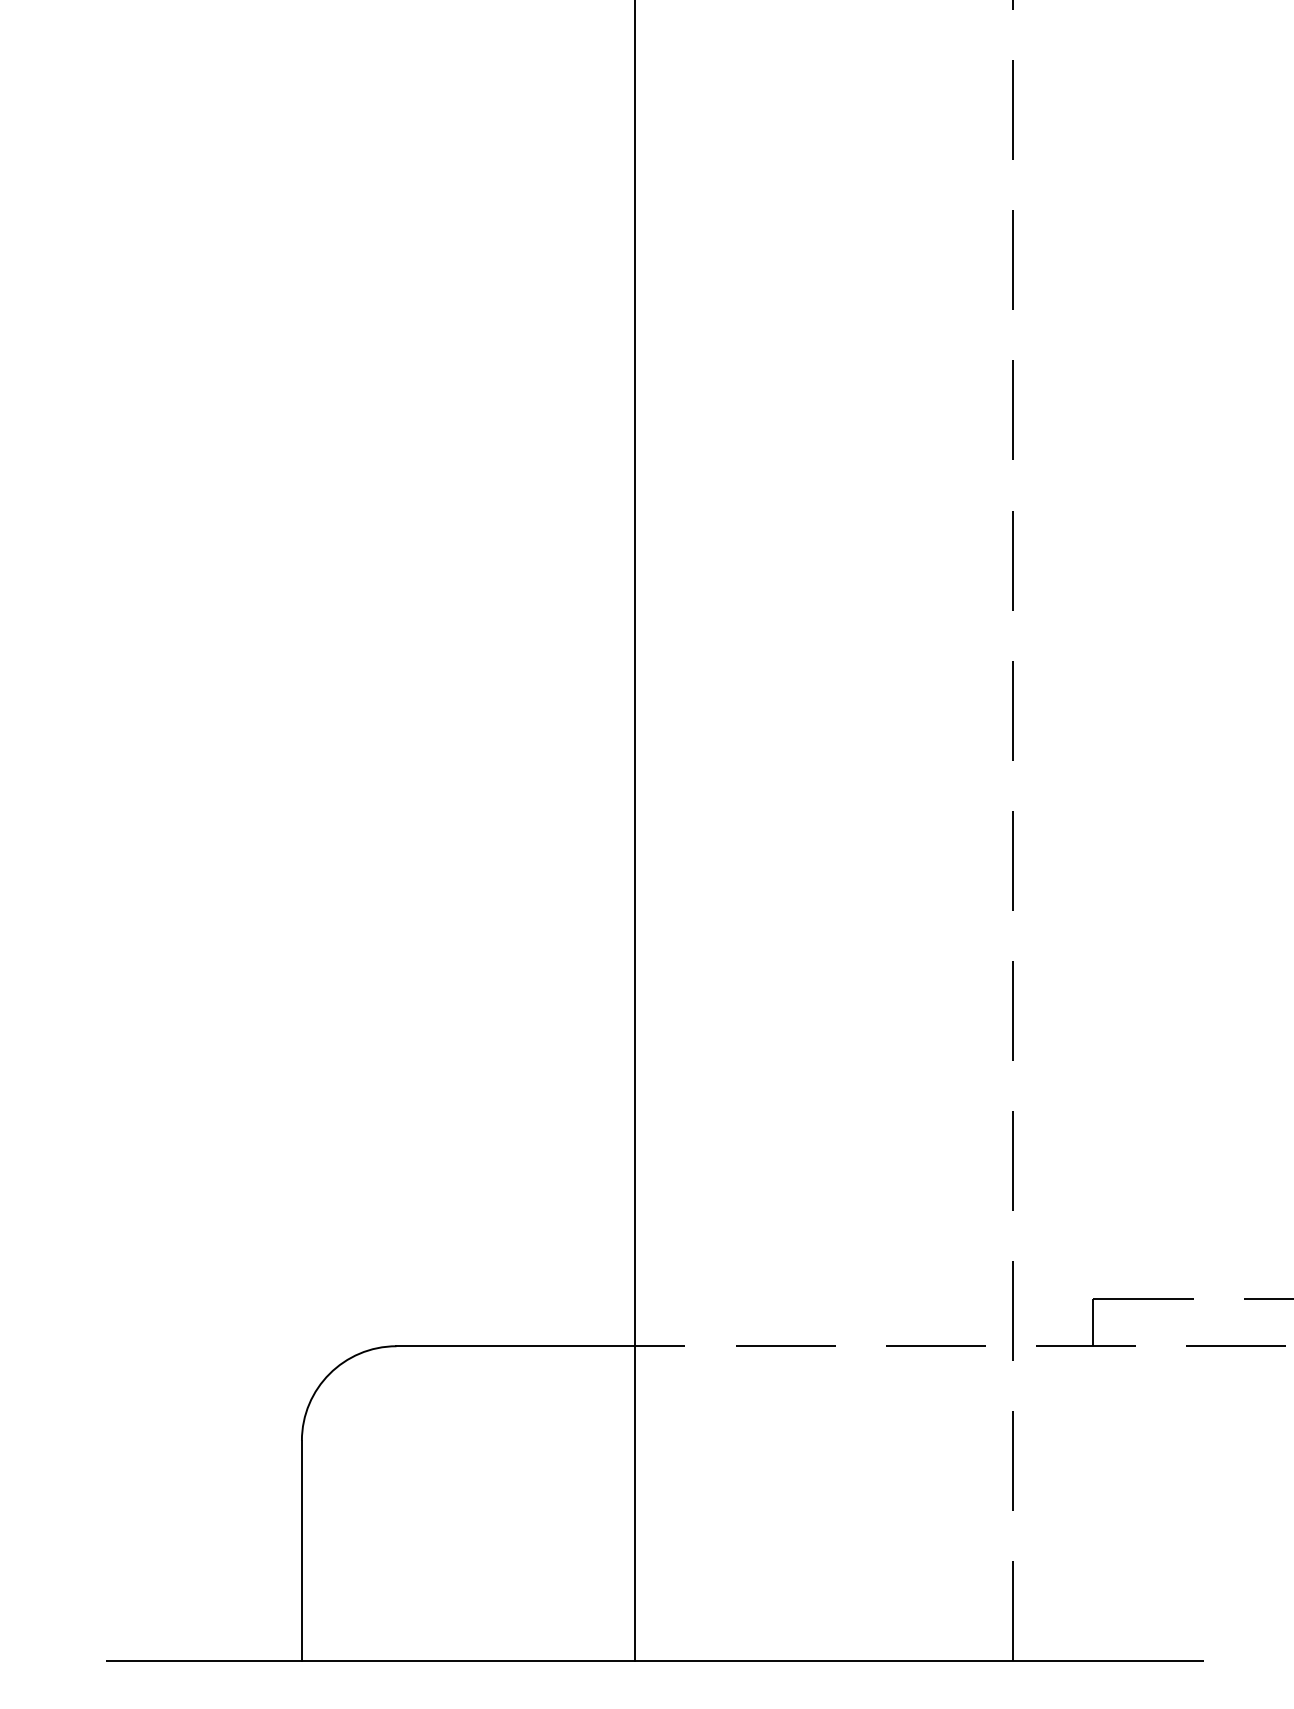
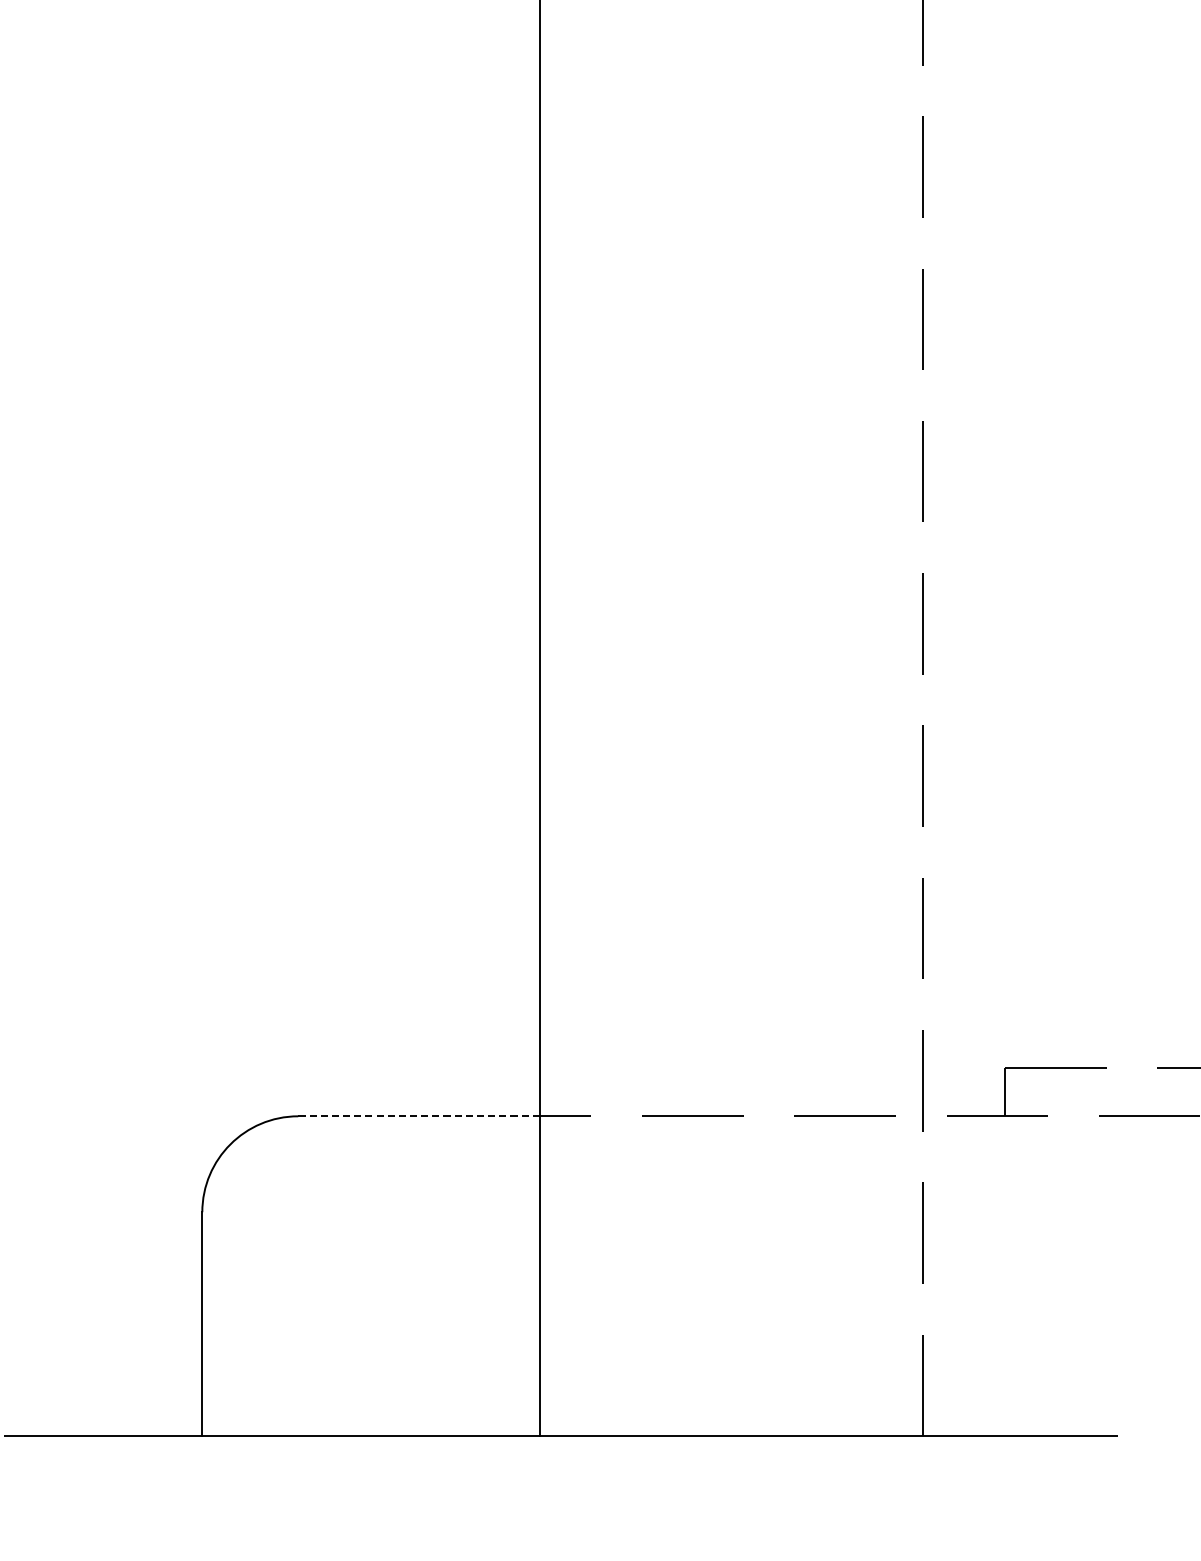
line: (515, 1346) -> (418, 1116), solid -> dashed

